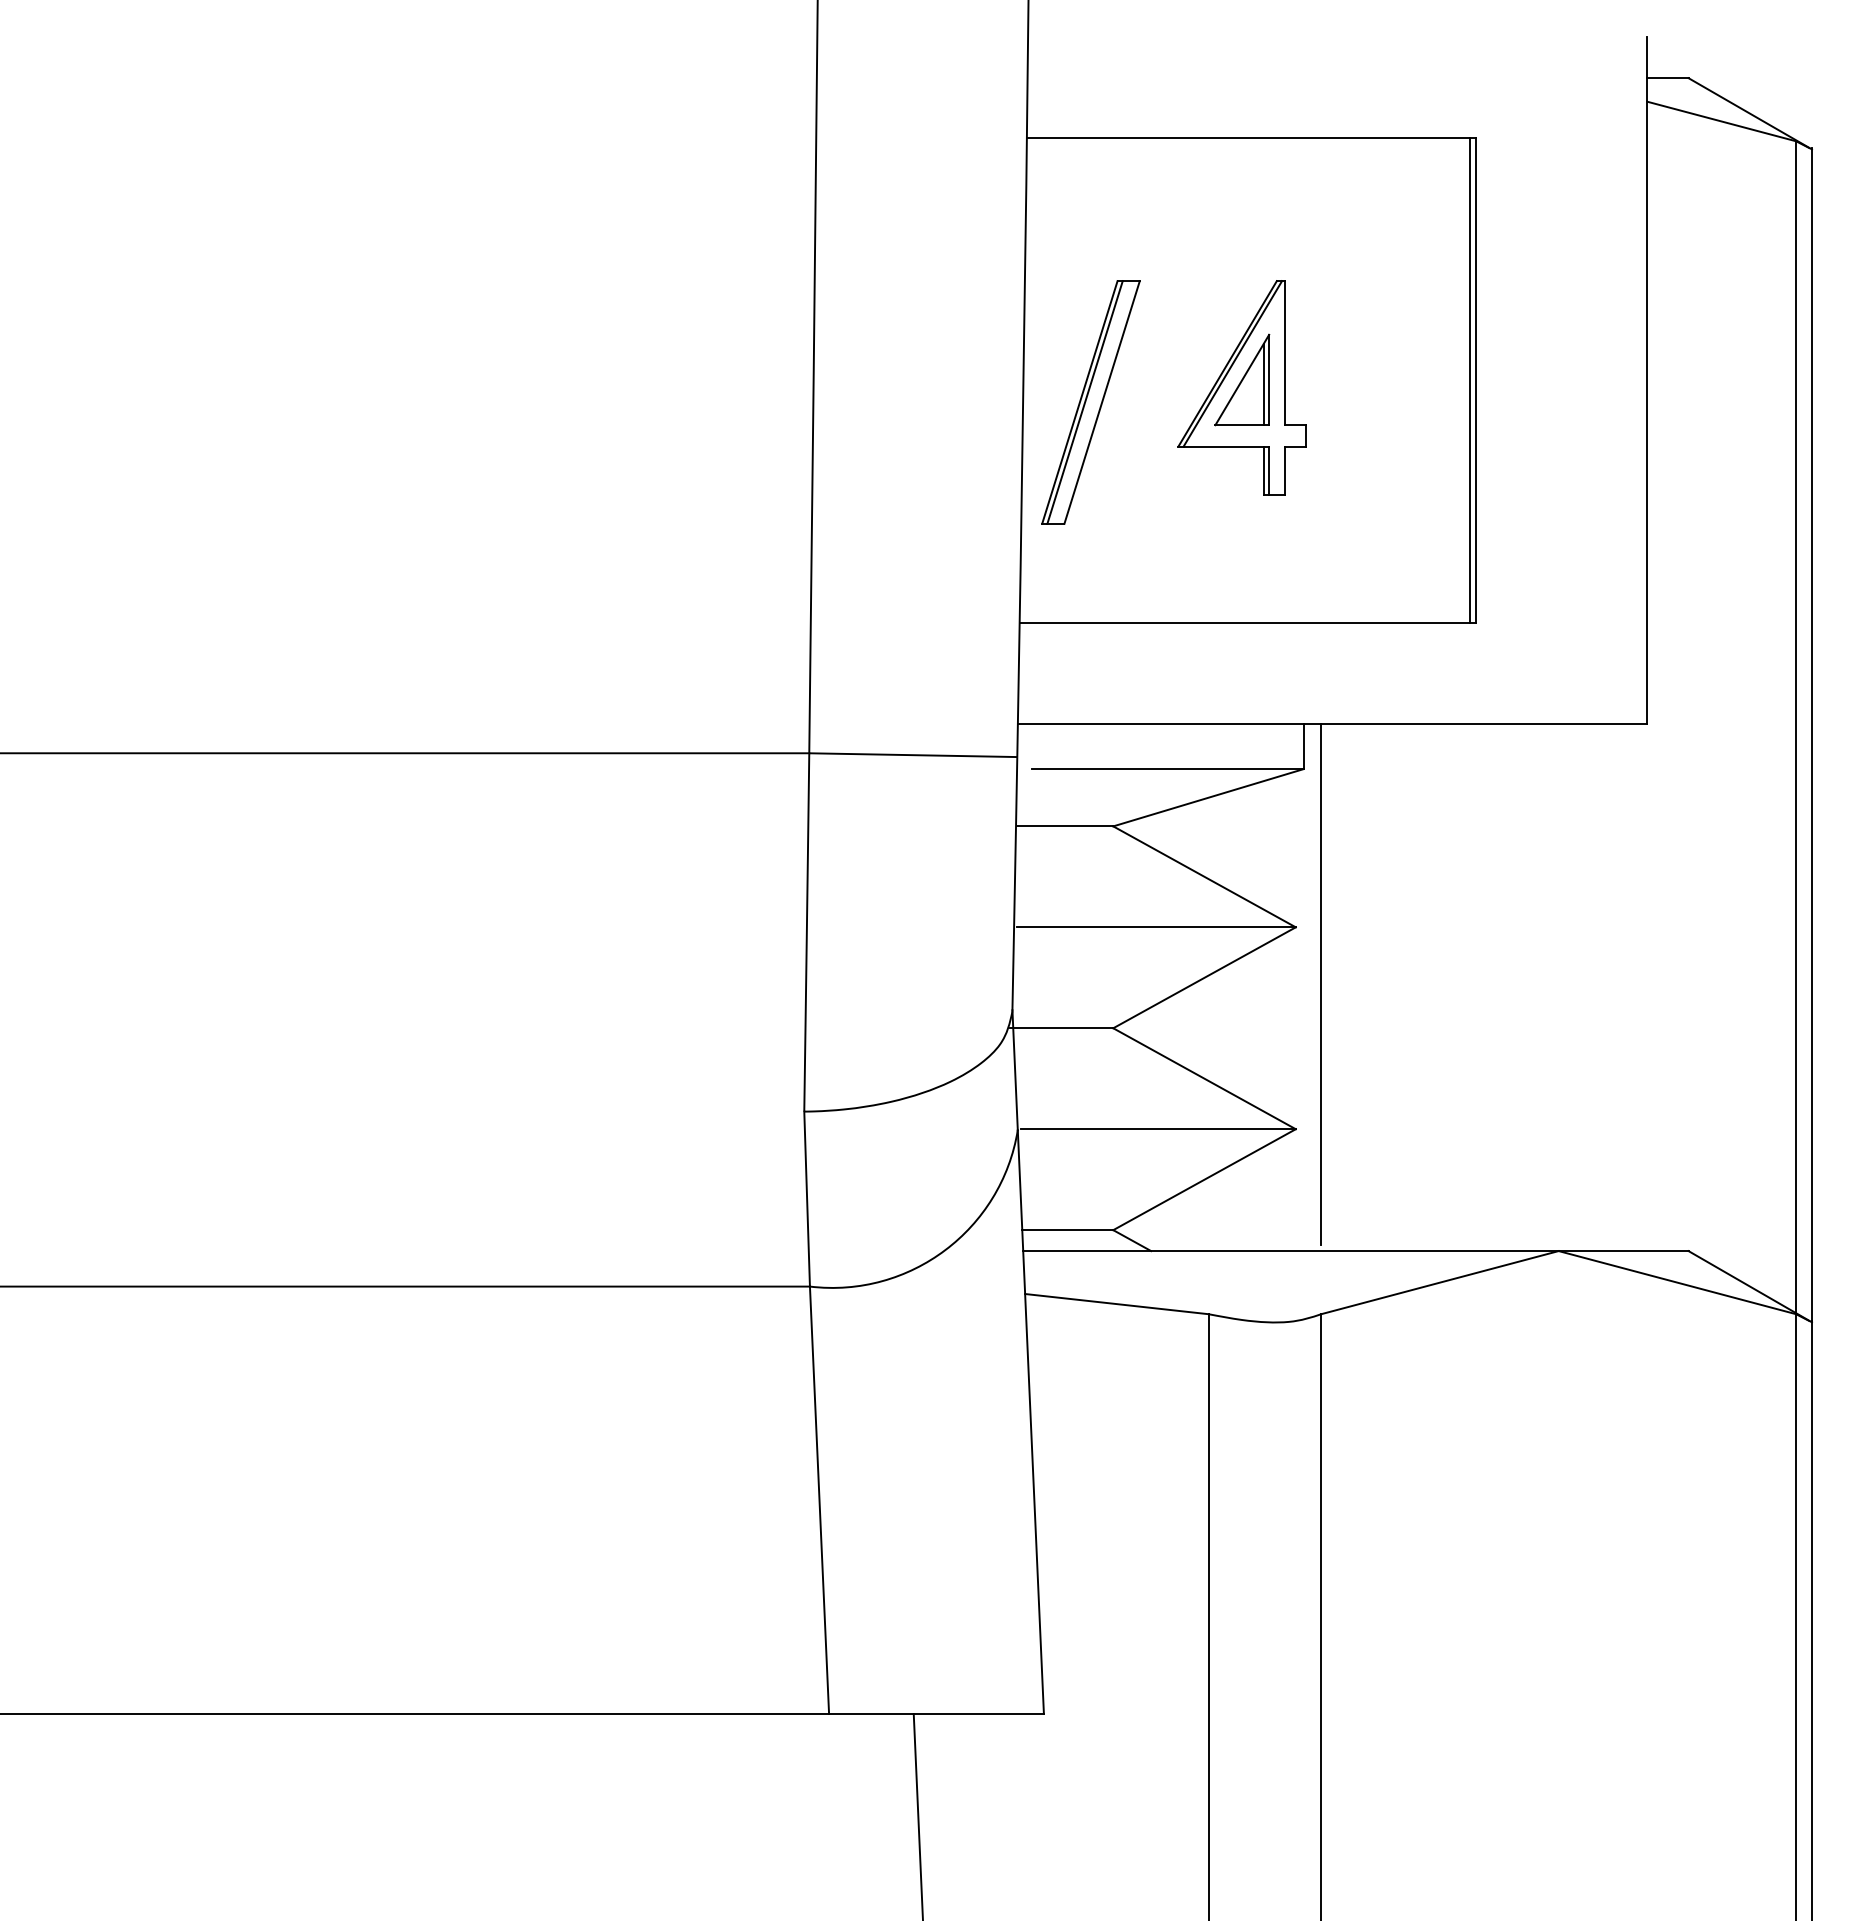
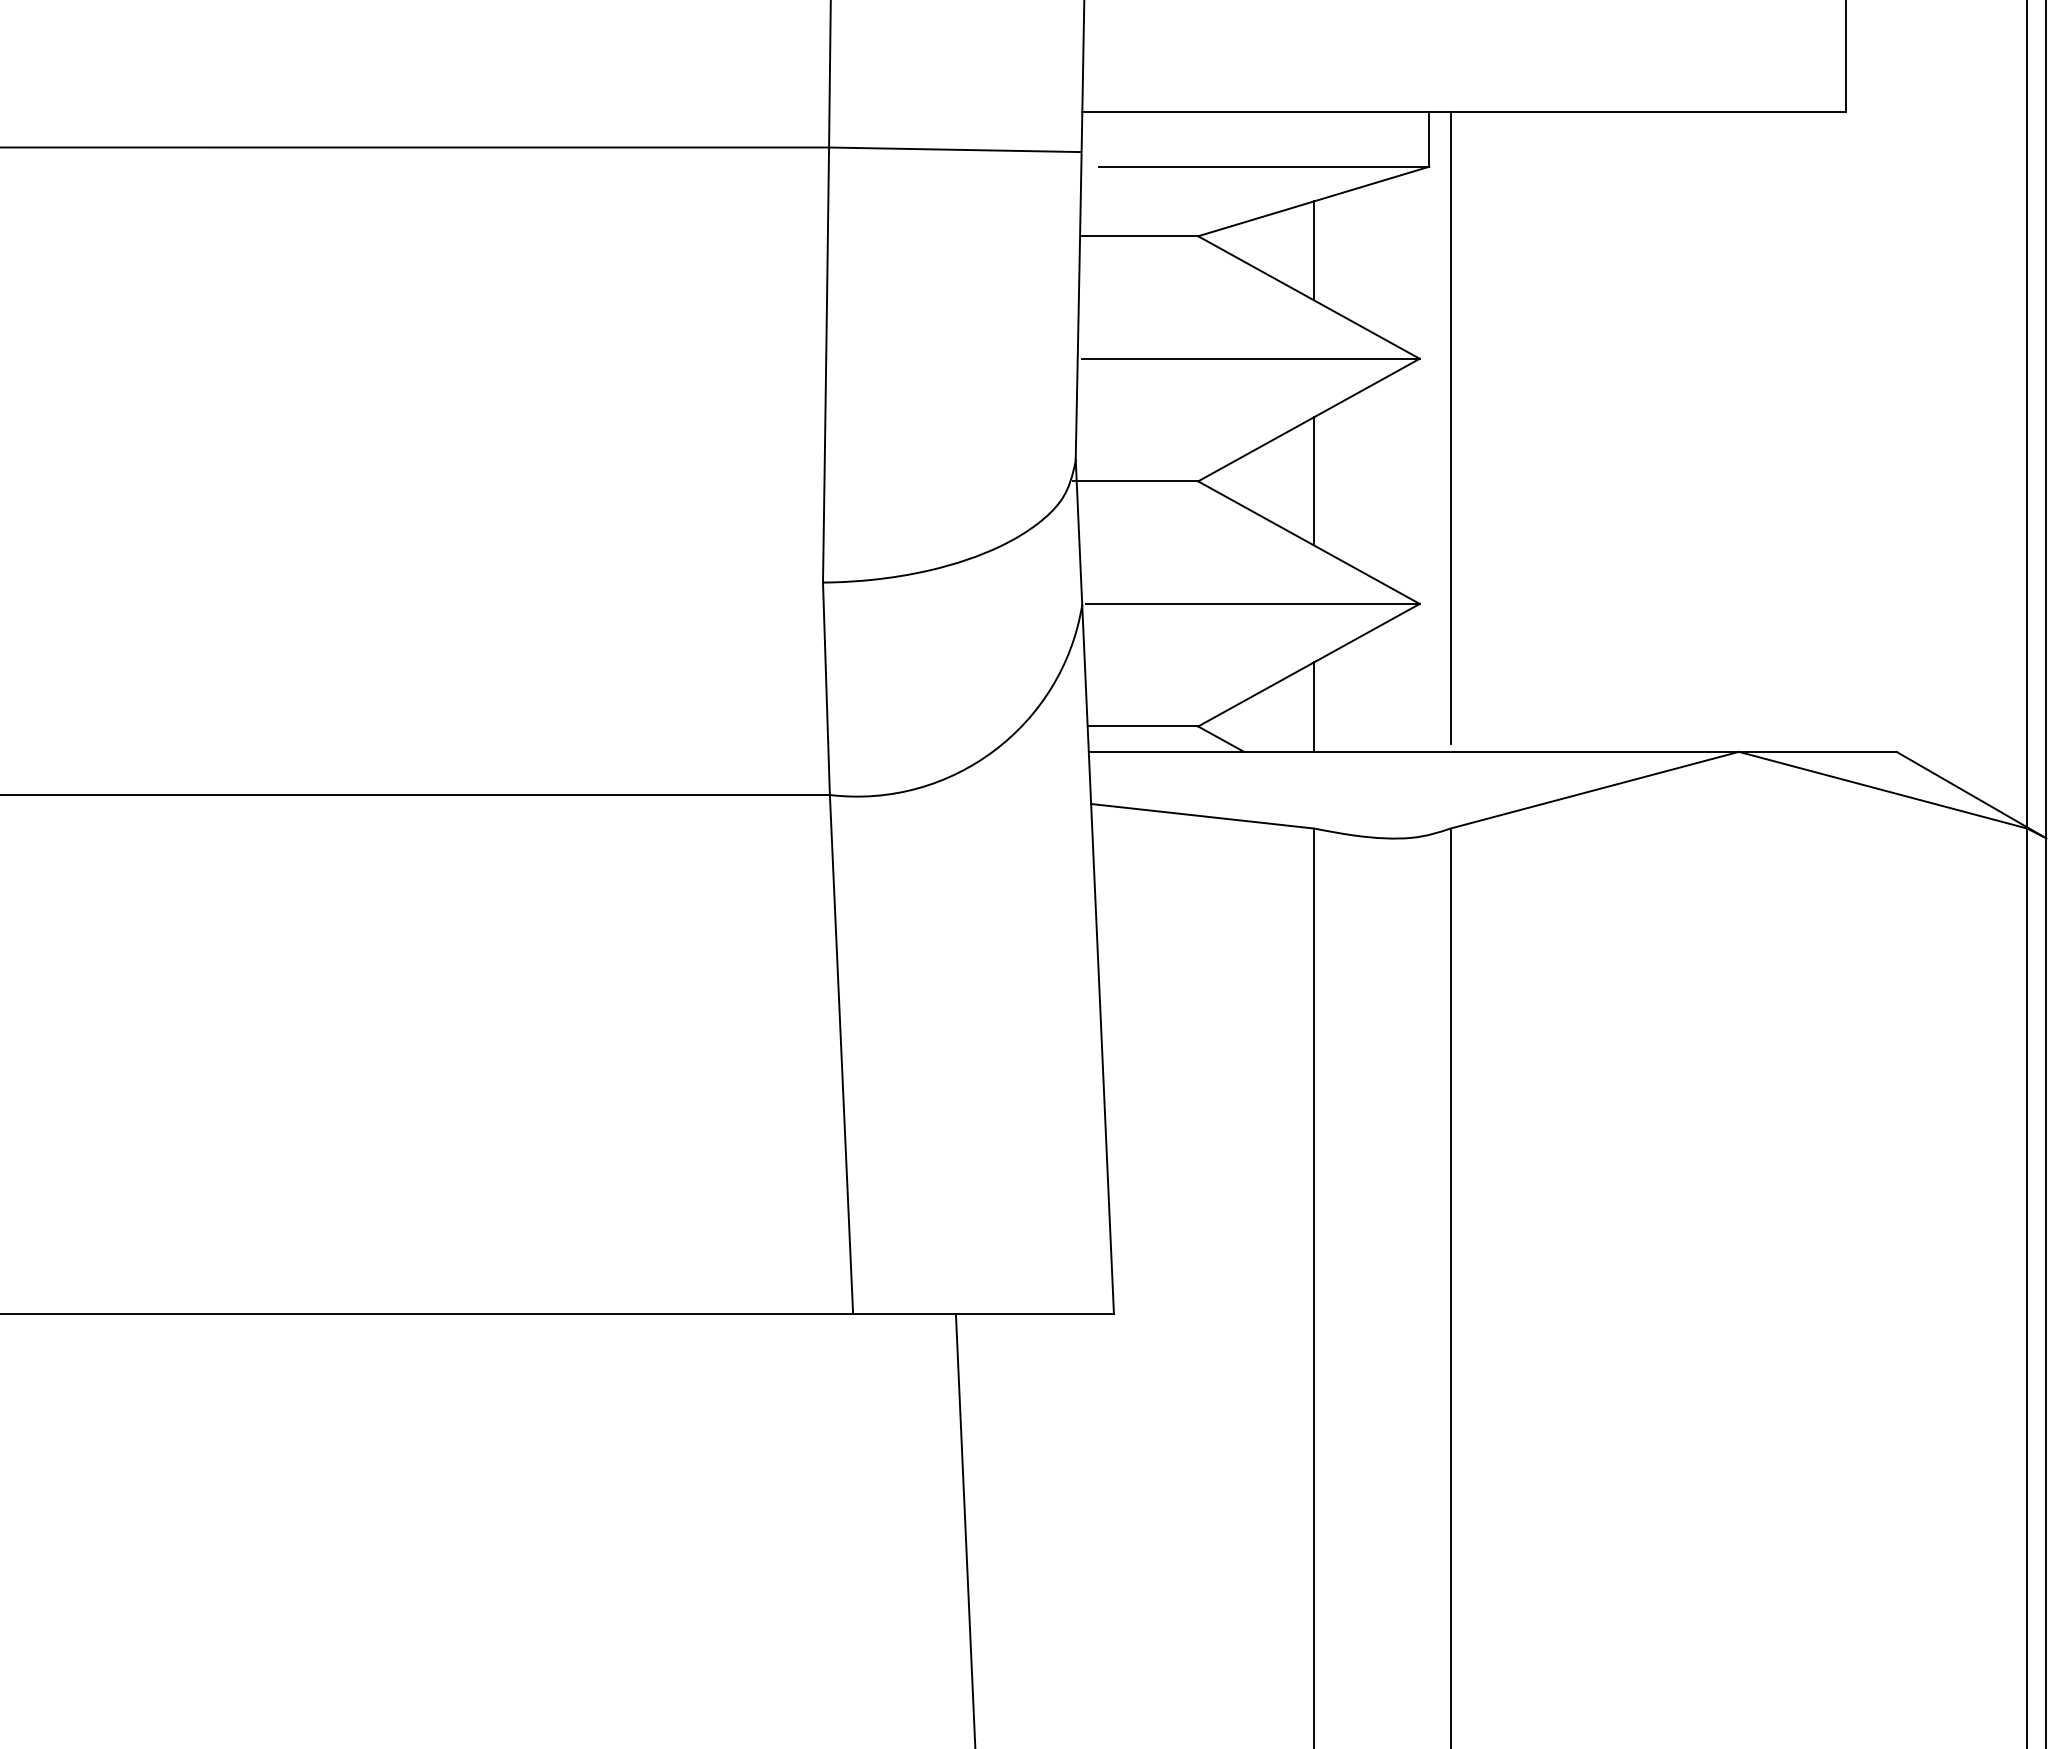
line: (1208, 838) -> (1313, 250), added
line: (1208, 1028) -> (1313, 481), added
line: (1208, 1214) -> (1313, 707), added

